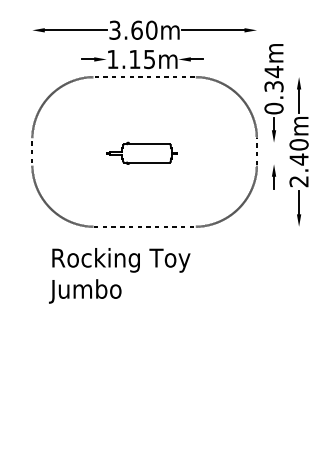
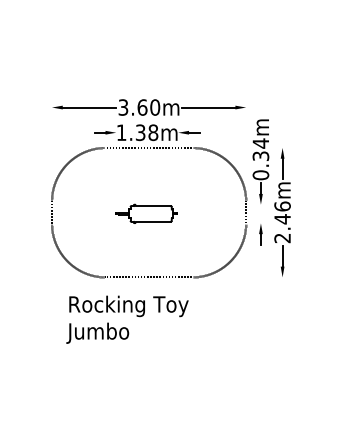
text: (141, 59) -> (146, 132), 1.15m -> 1.38m
text: (298, 144) -> (282, 206), 2.40m -> 2.46m

